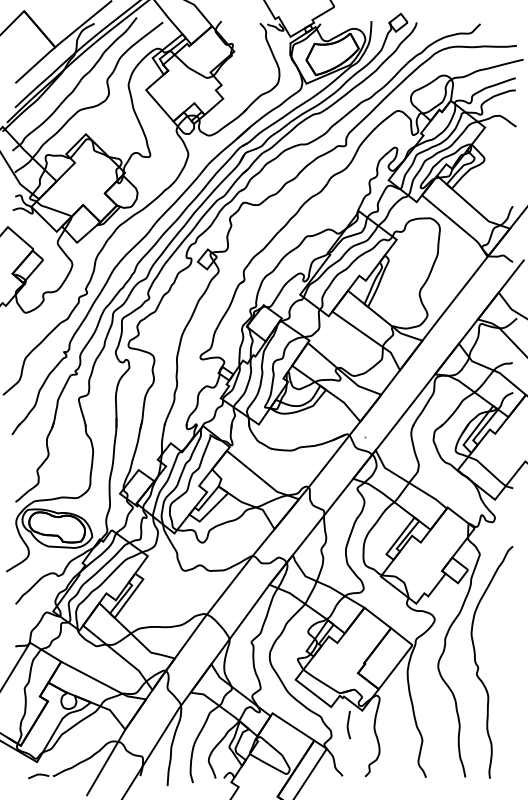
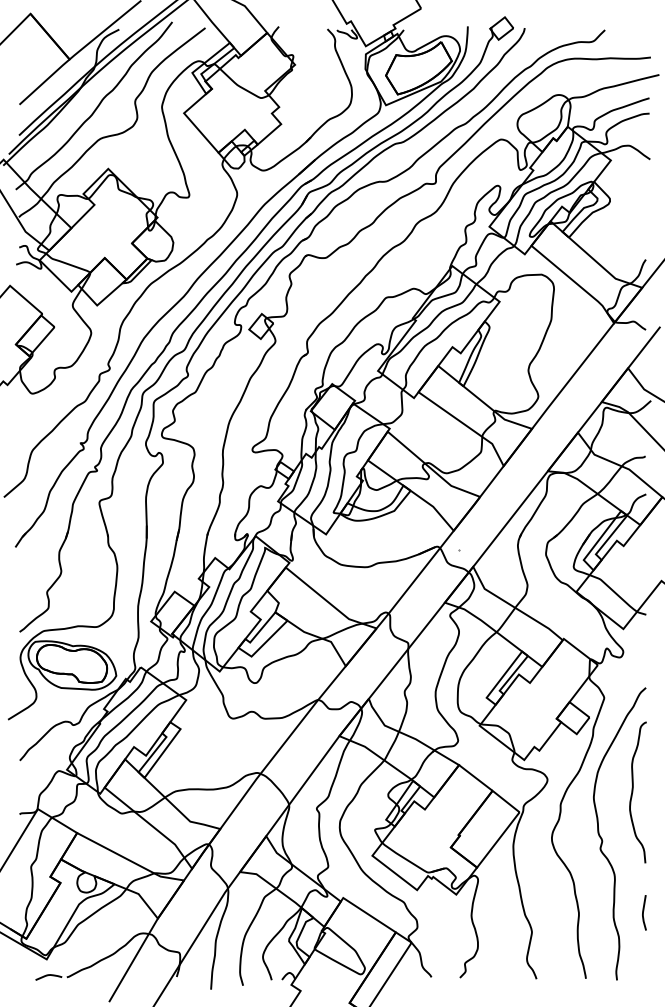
curve: (503, 629) -> (633, 792), added
curve: (348, 724) -> (643, 912), moved

